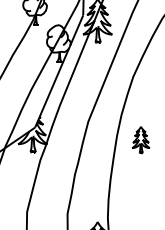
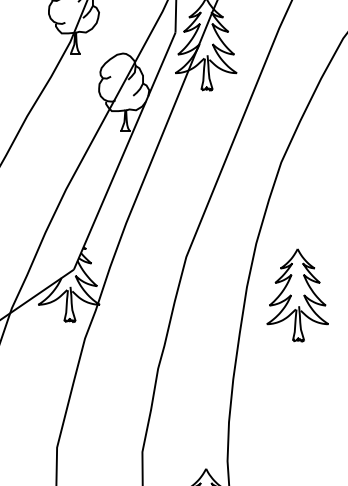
part: (140, 139) -> (296, 294), size x1.67

